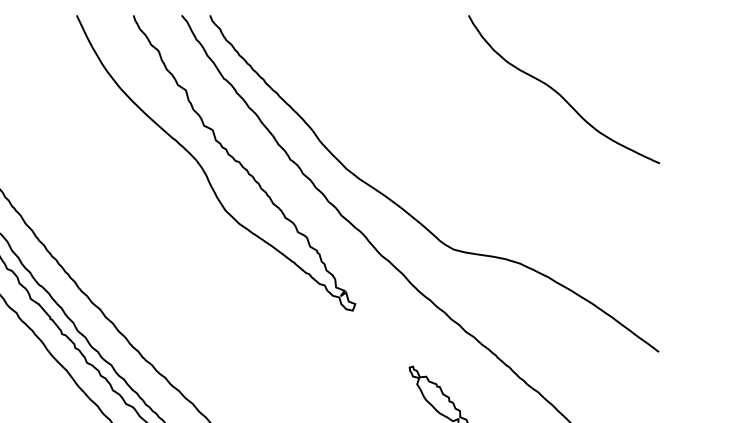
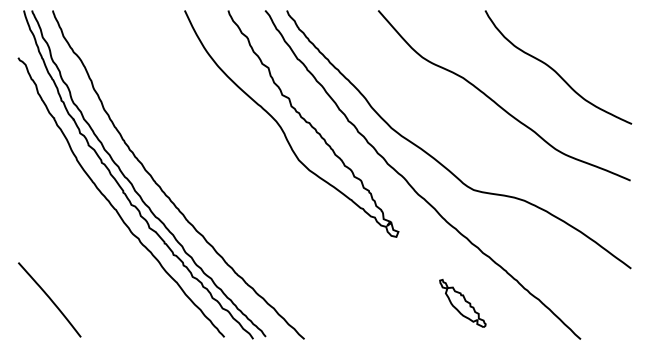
curve: (483, 135) -> (496, 102), added

